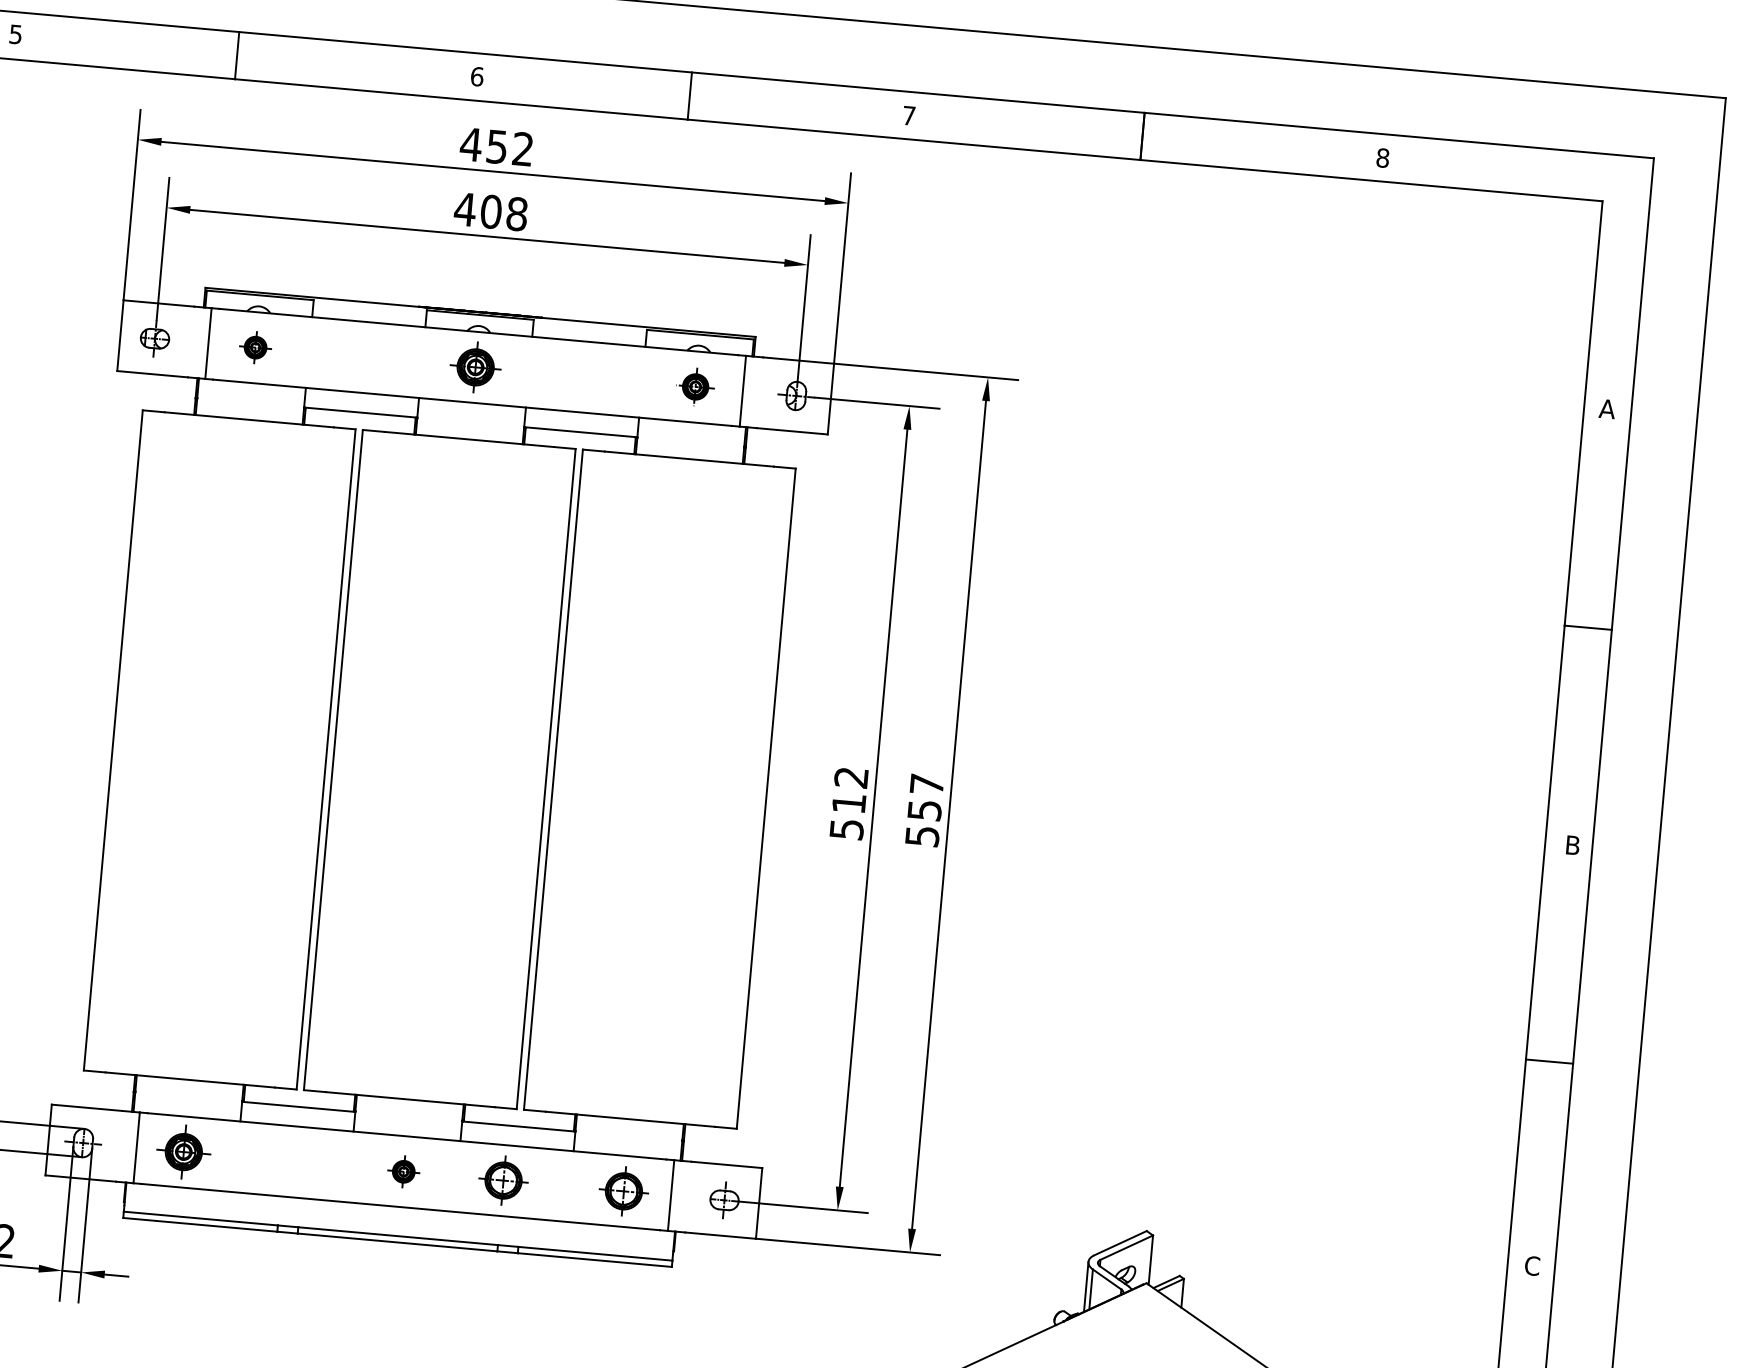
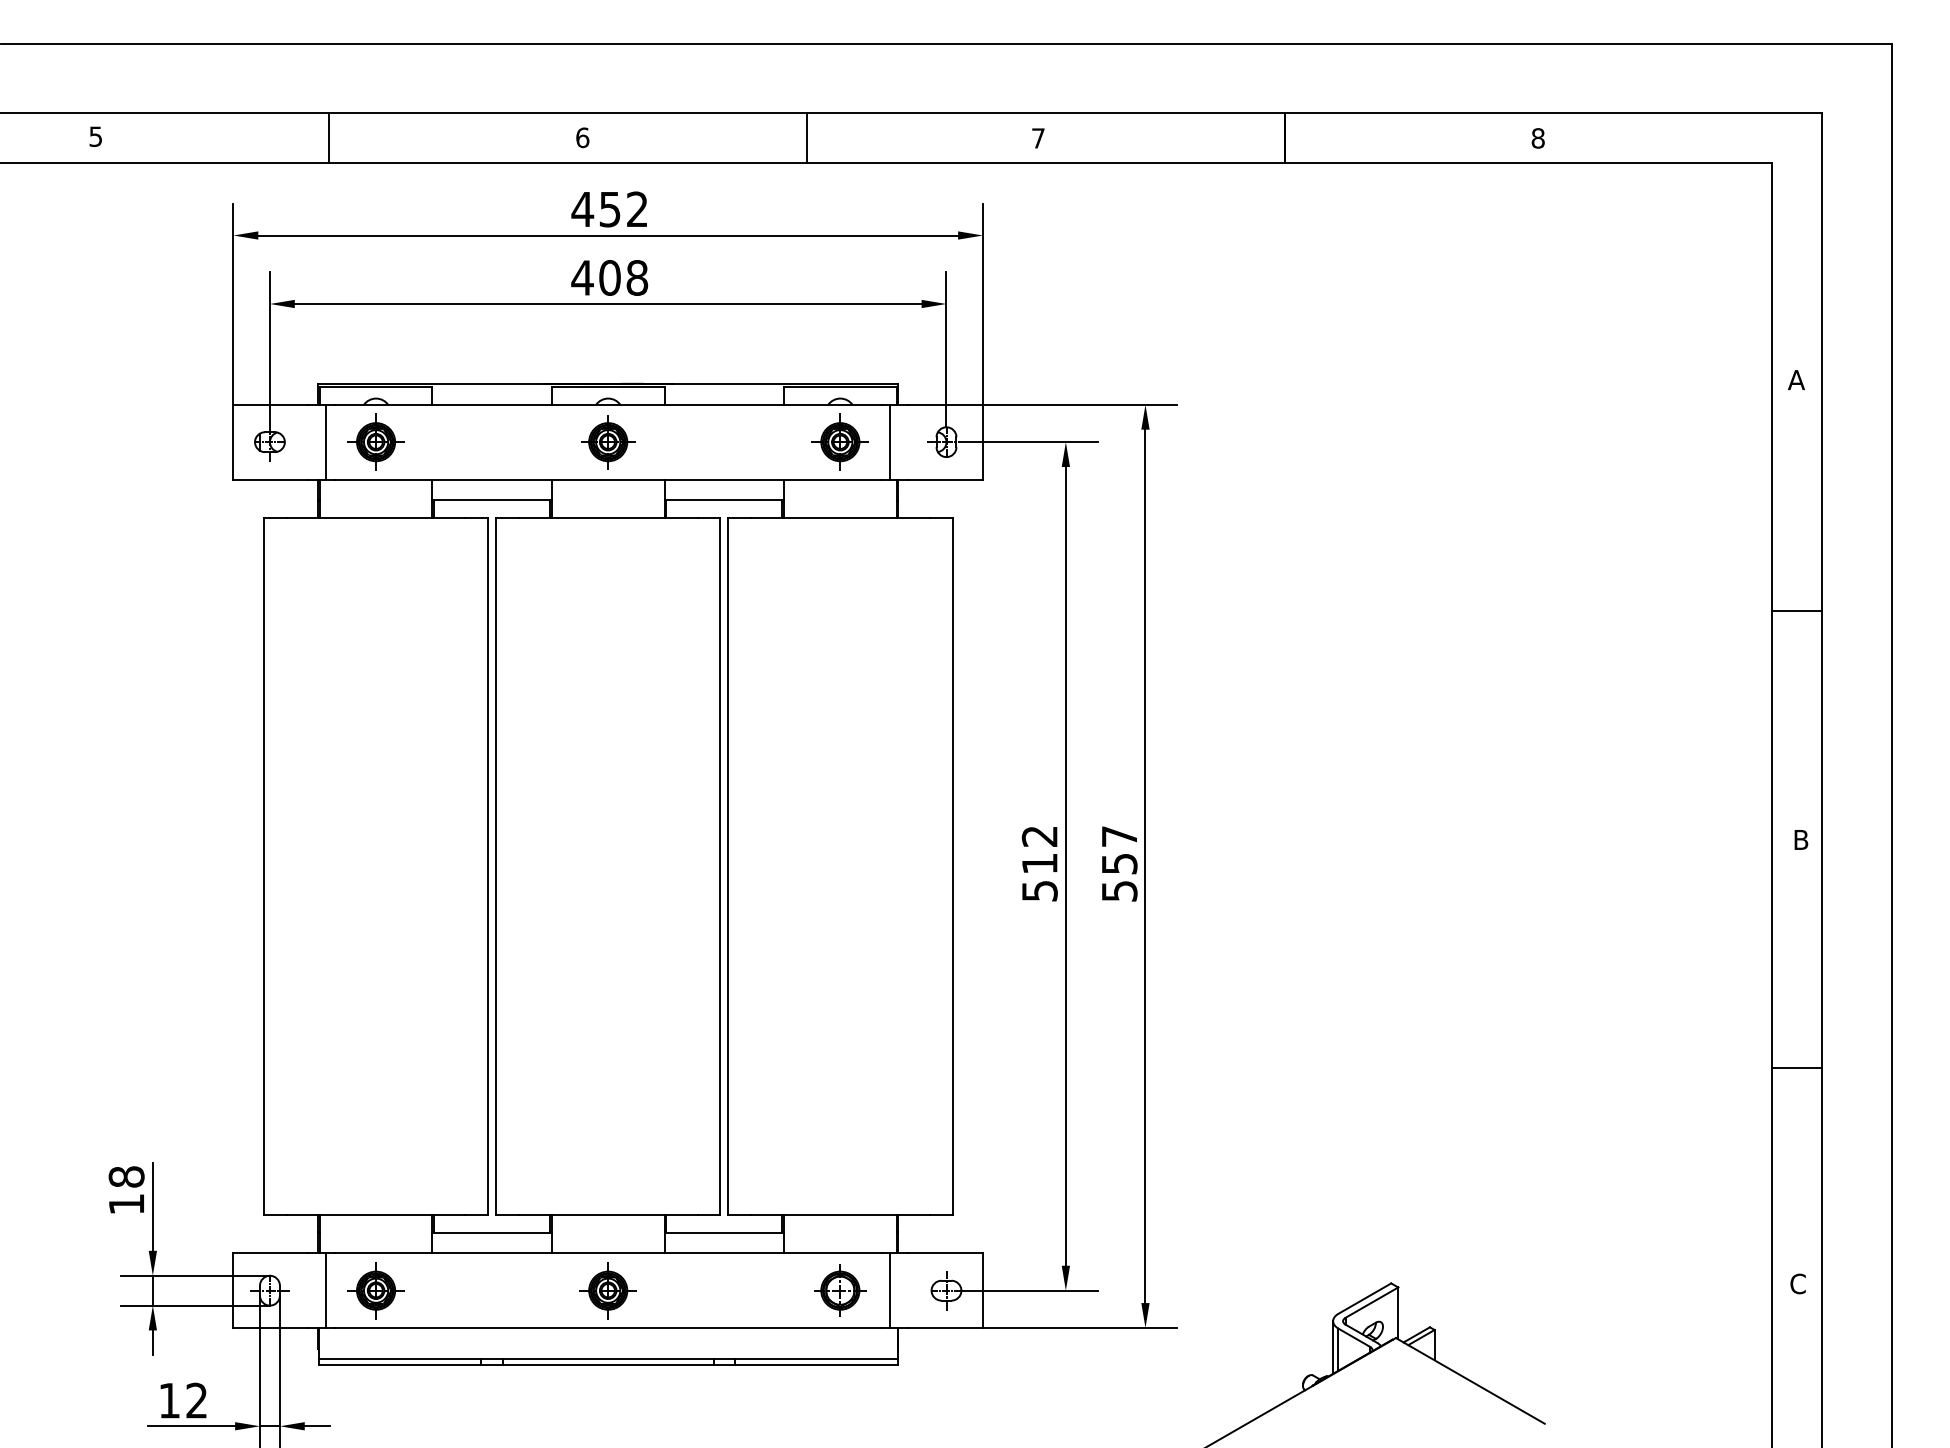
part: (255, 347) -> (375, 441), size x1.67
part: (694, 386) -> (839, 441), size x1.43
part: (403, 1171) -> (607, 1290), size x1.67
part: (503, 1180) -> (713, 1290), removed

